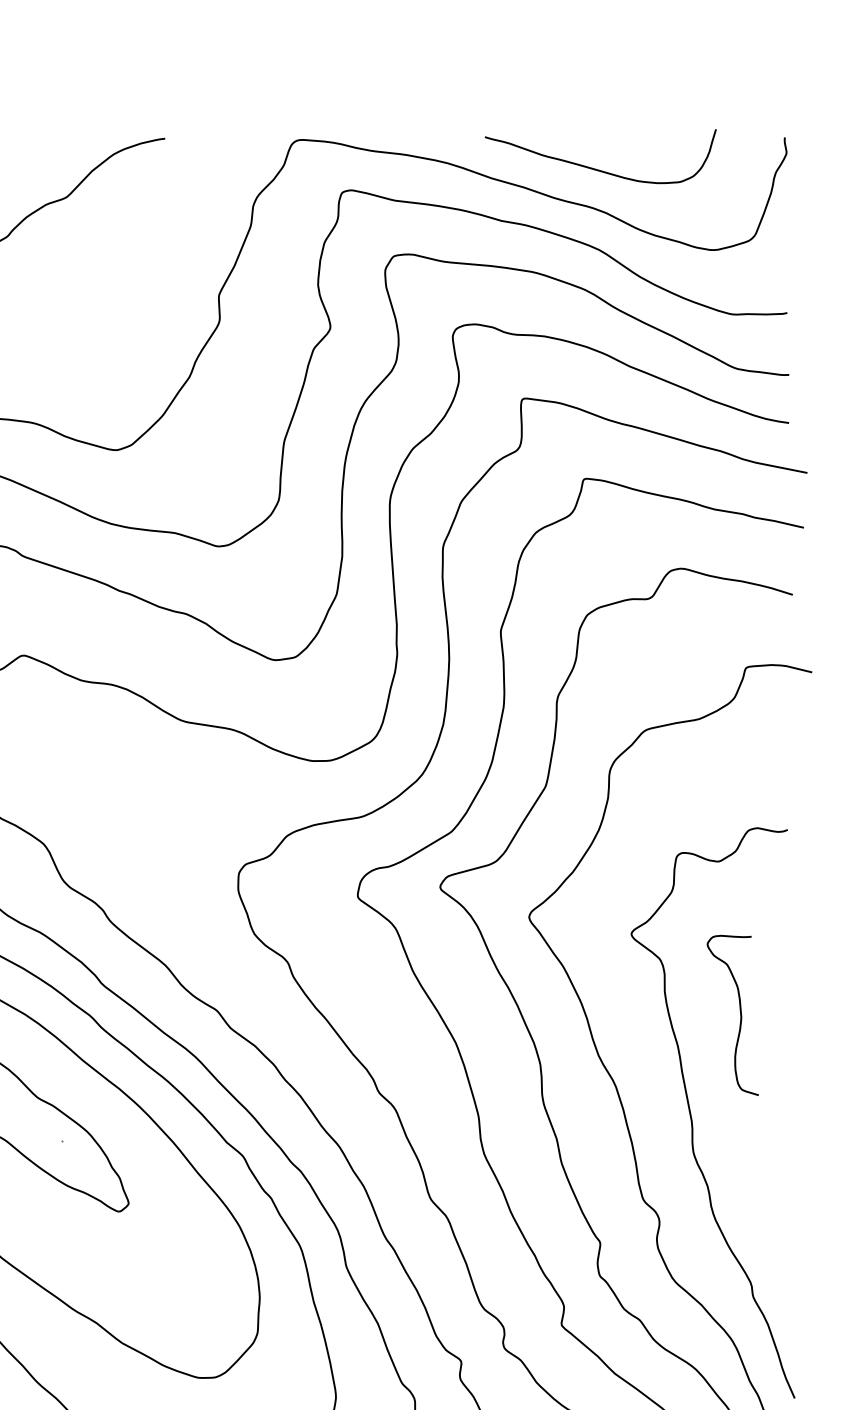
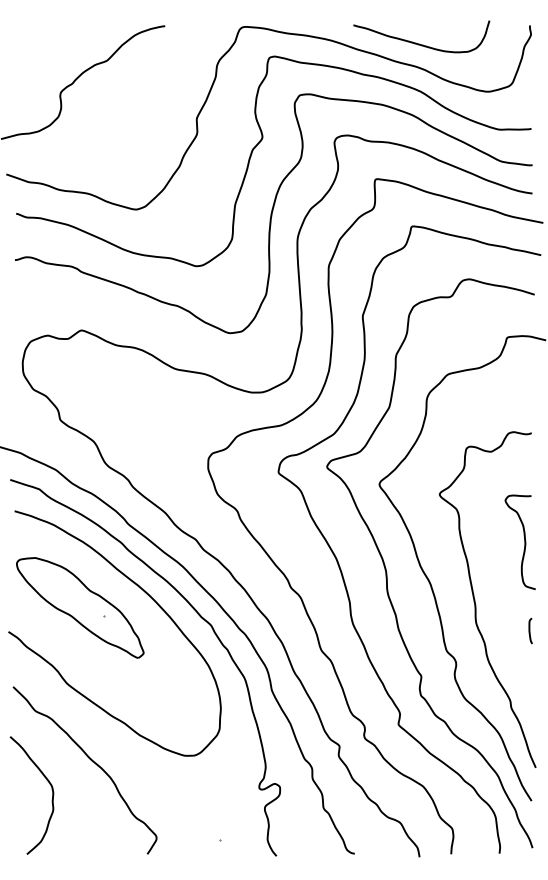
curve: (739, 1015) -> (524, 542), moved
curve: (785, 1165) -> (530, 630), added

